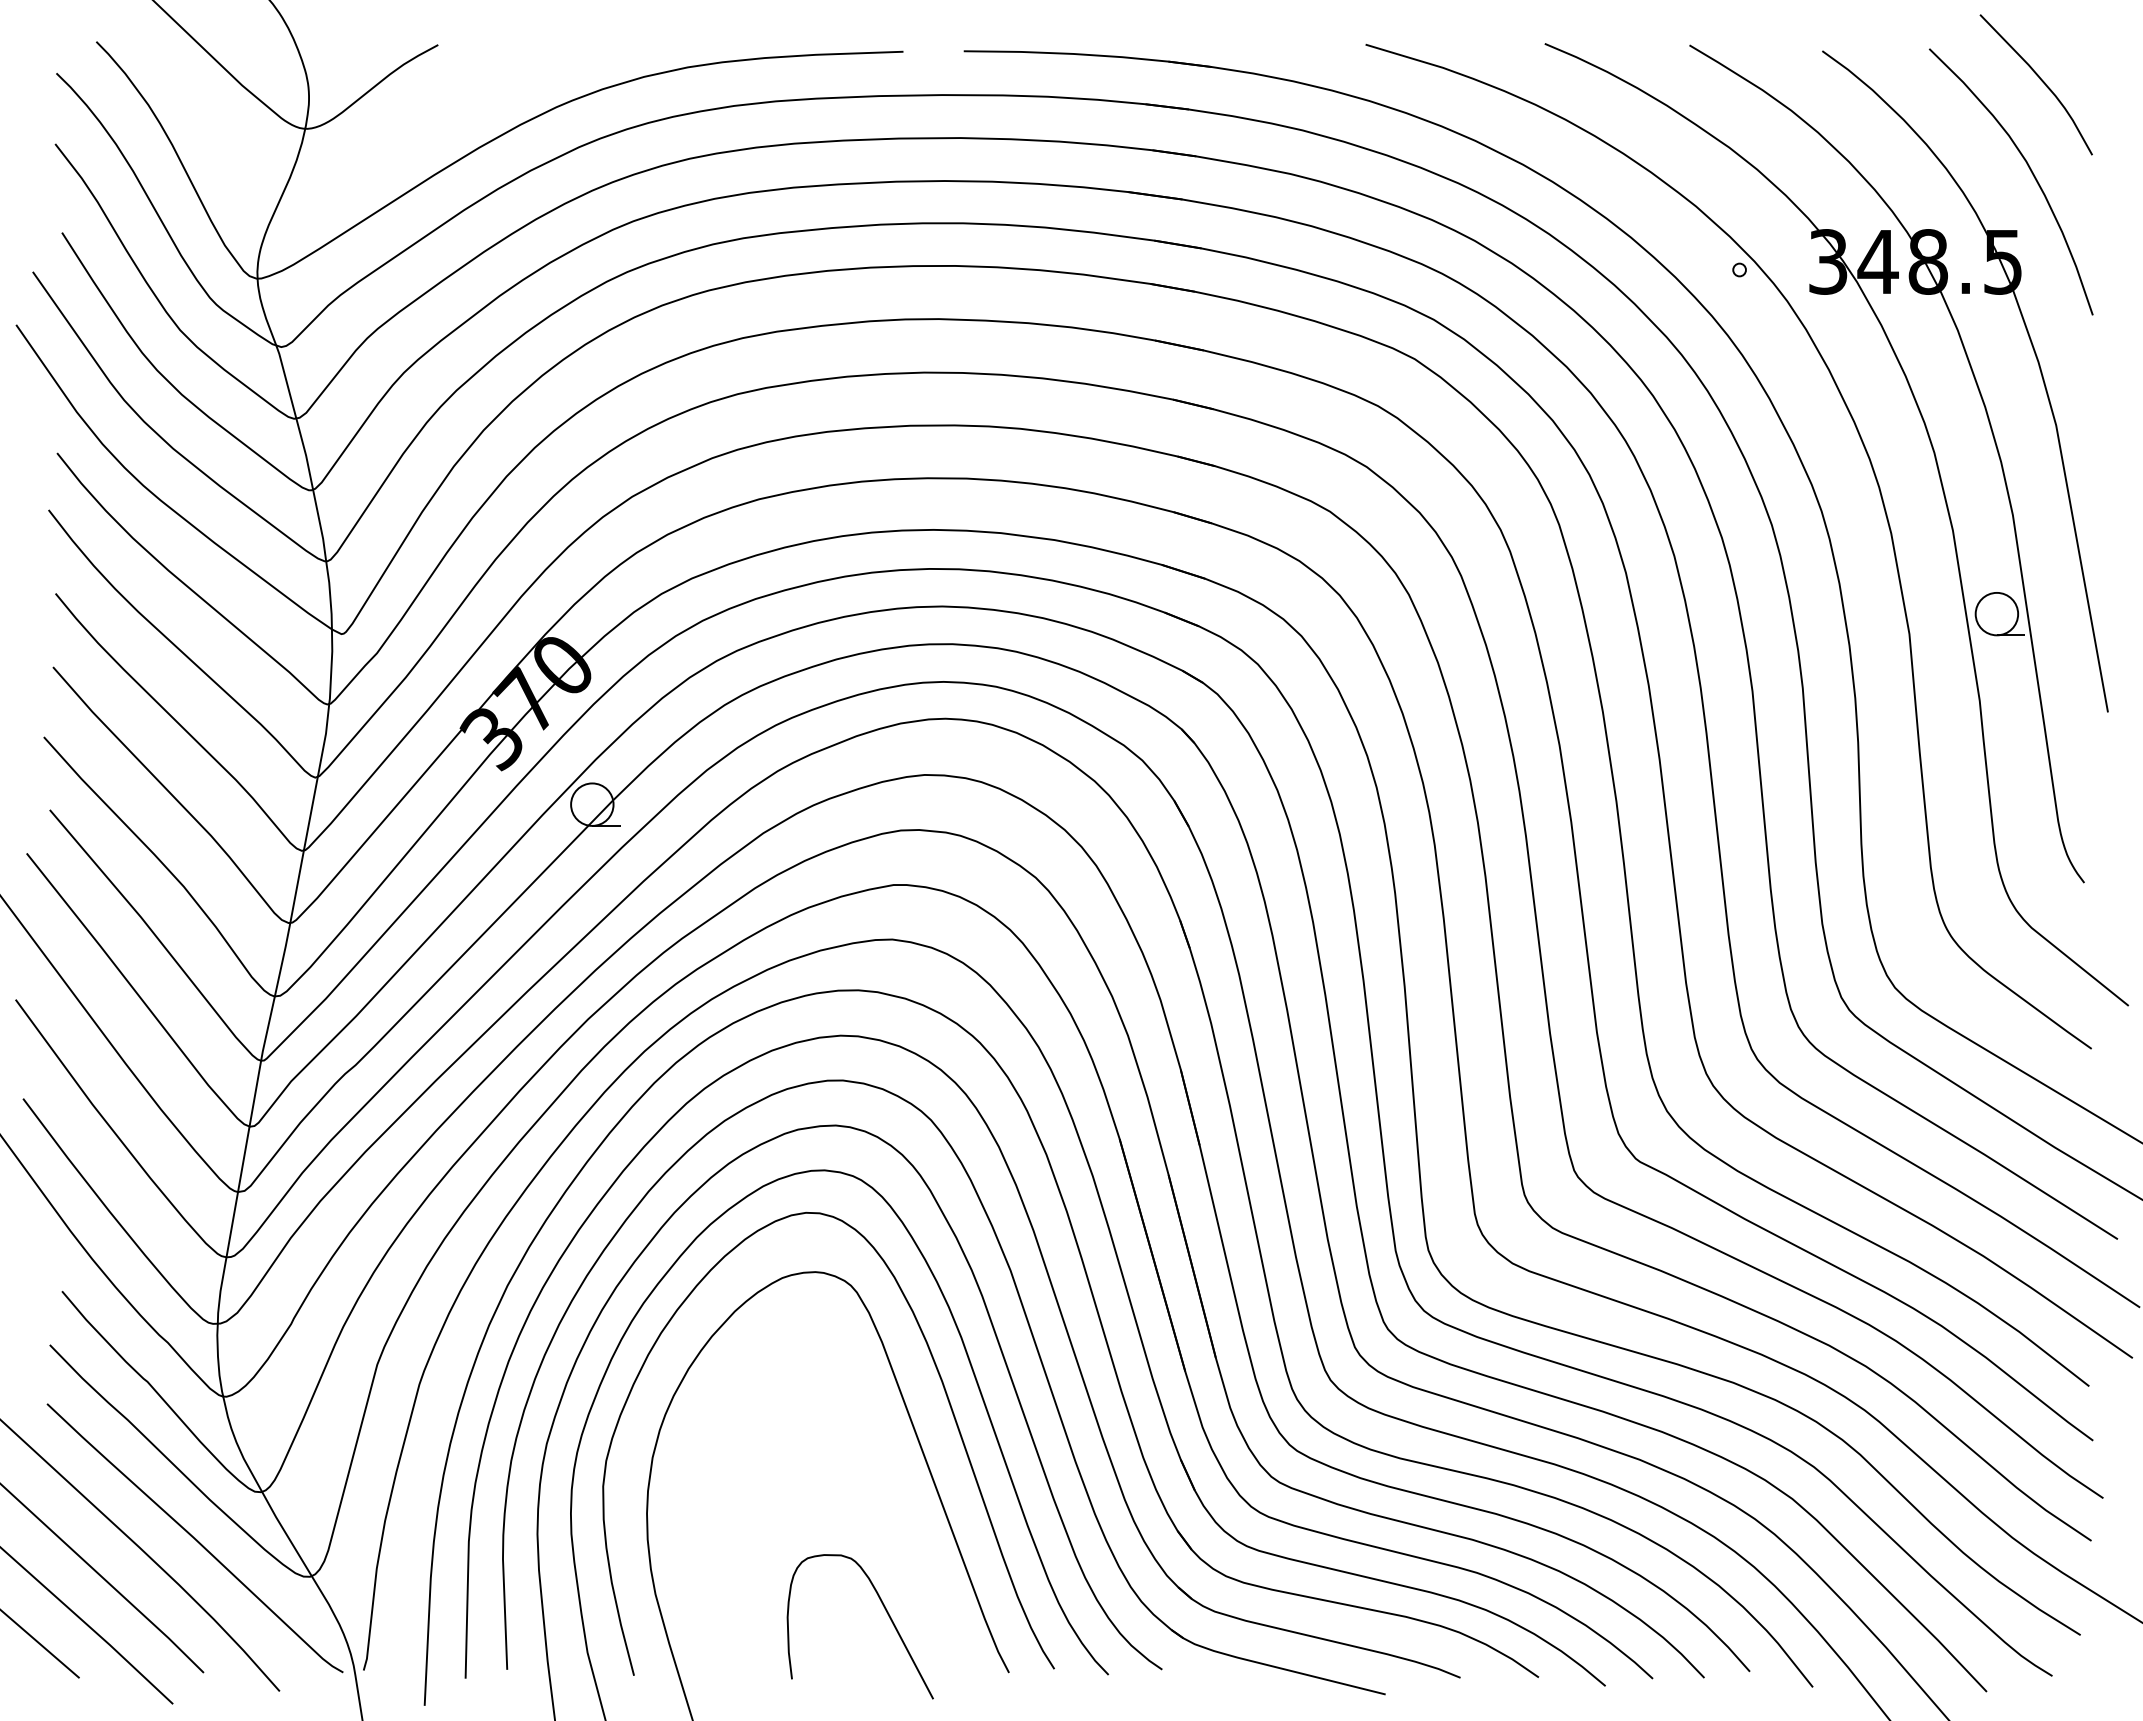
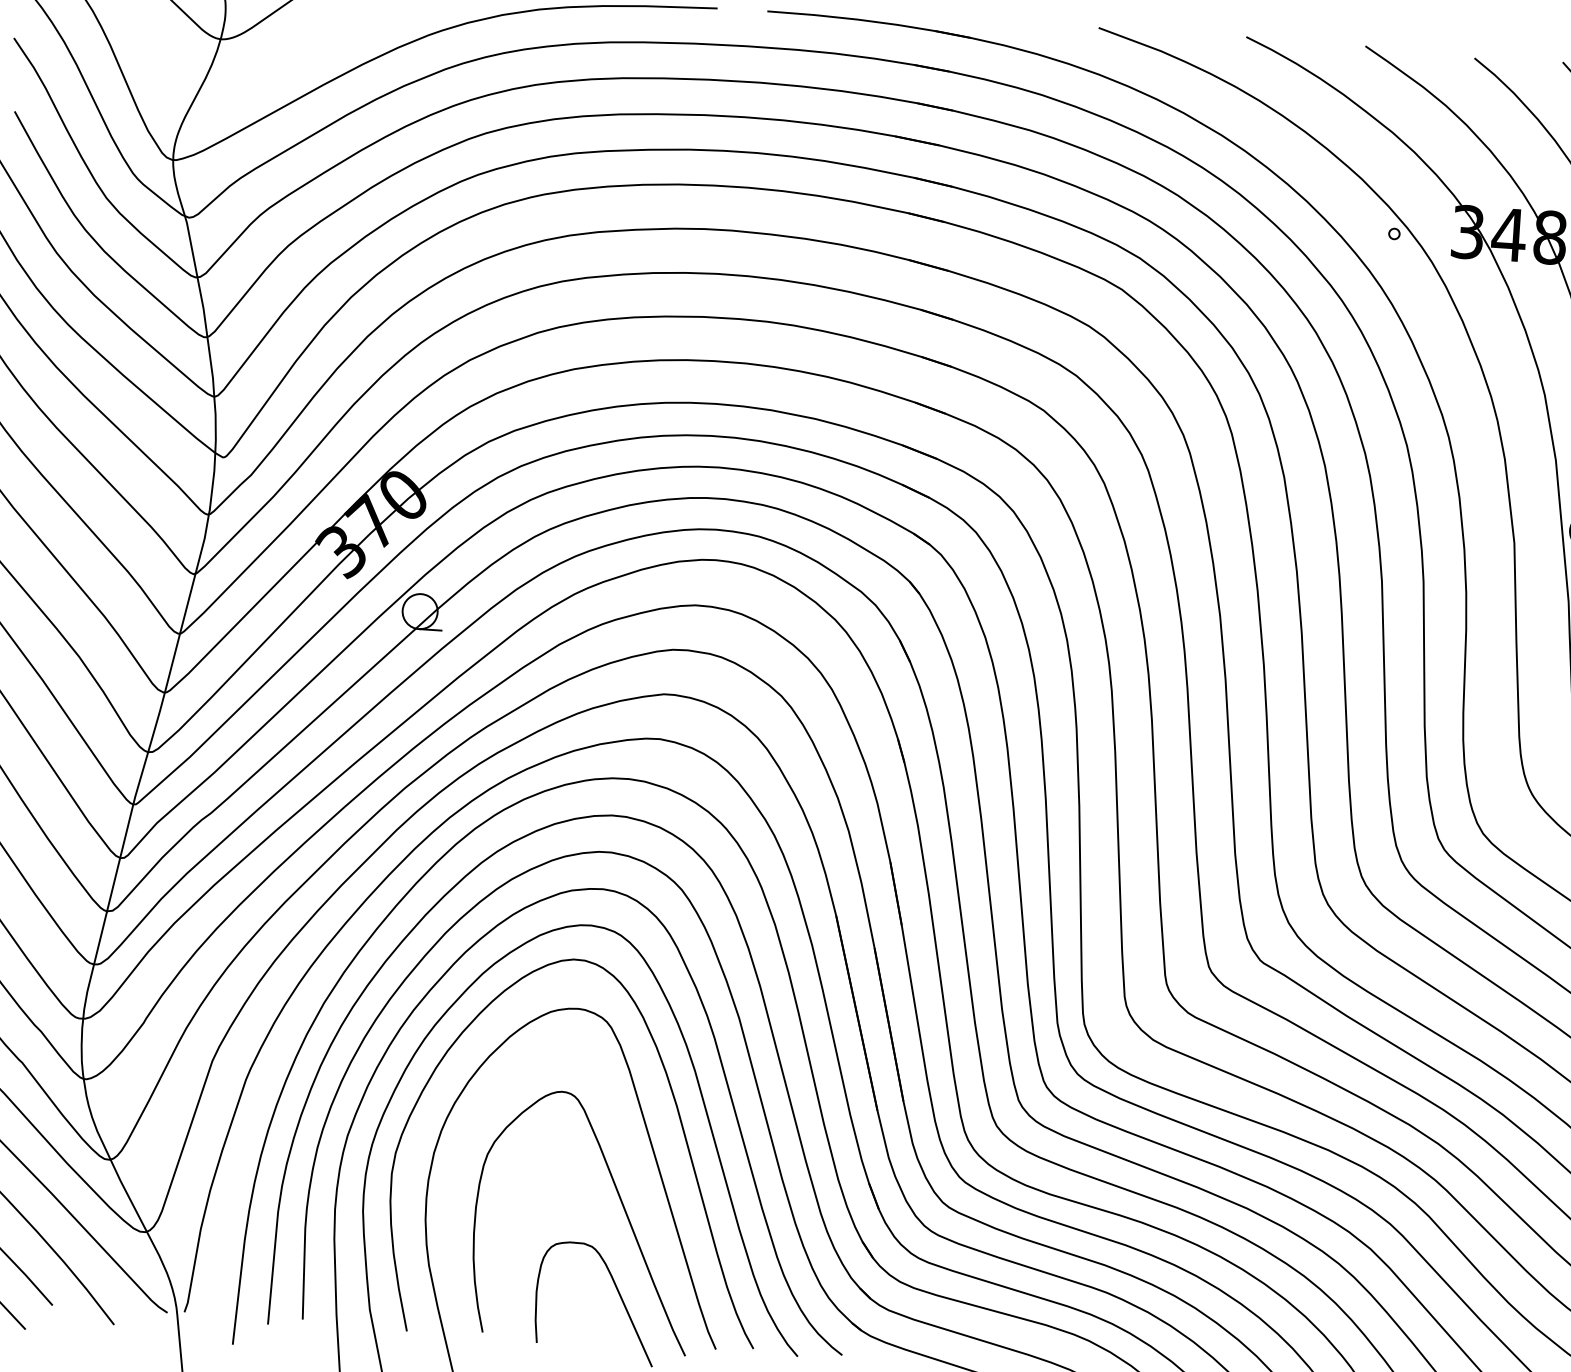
curve: (885, 1509) -> (623, 1208), added

